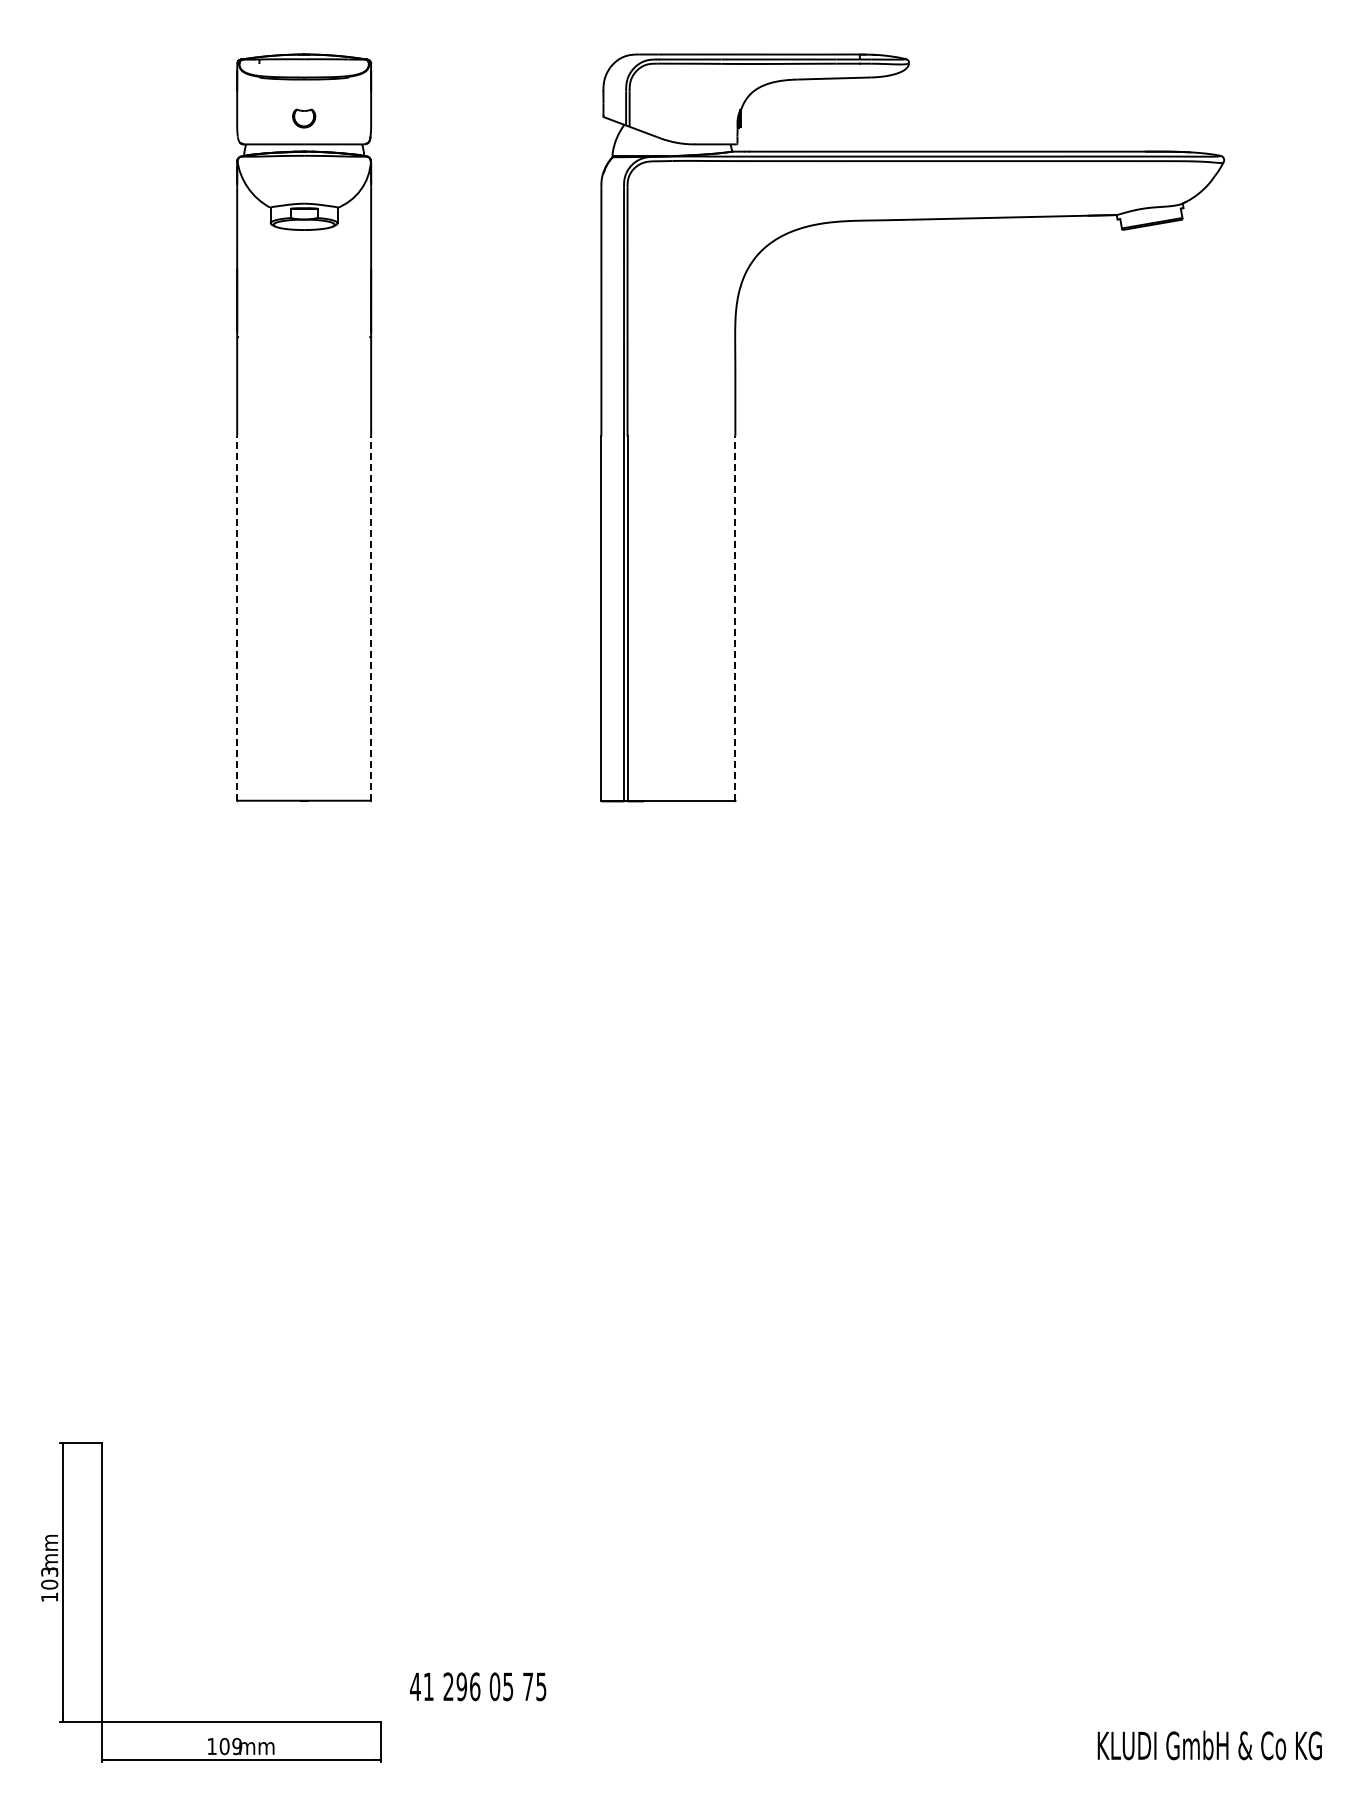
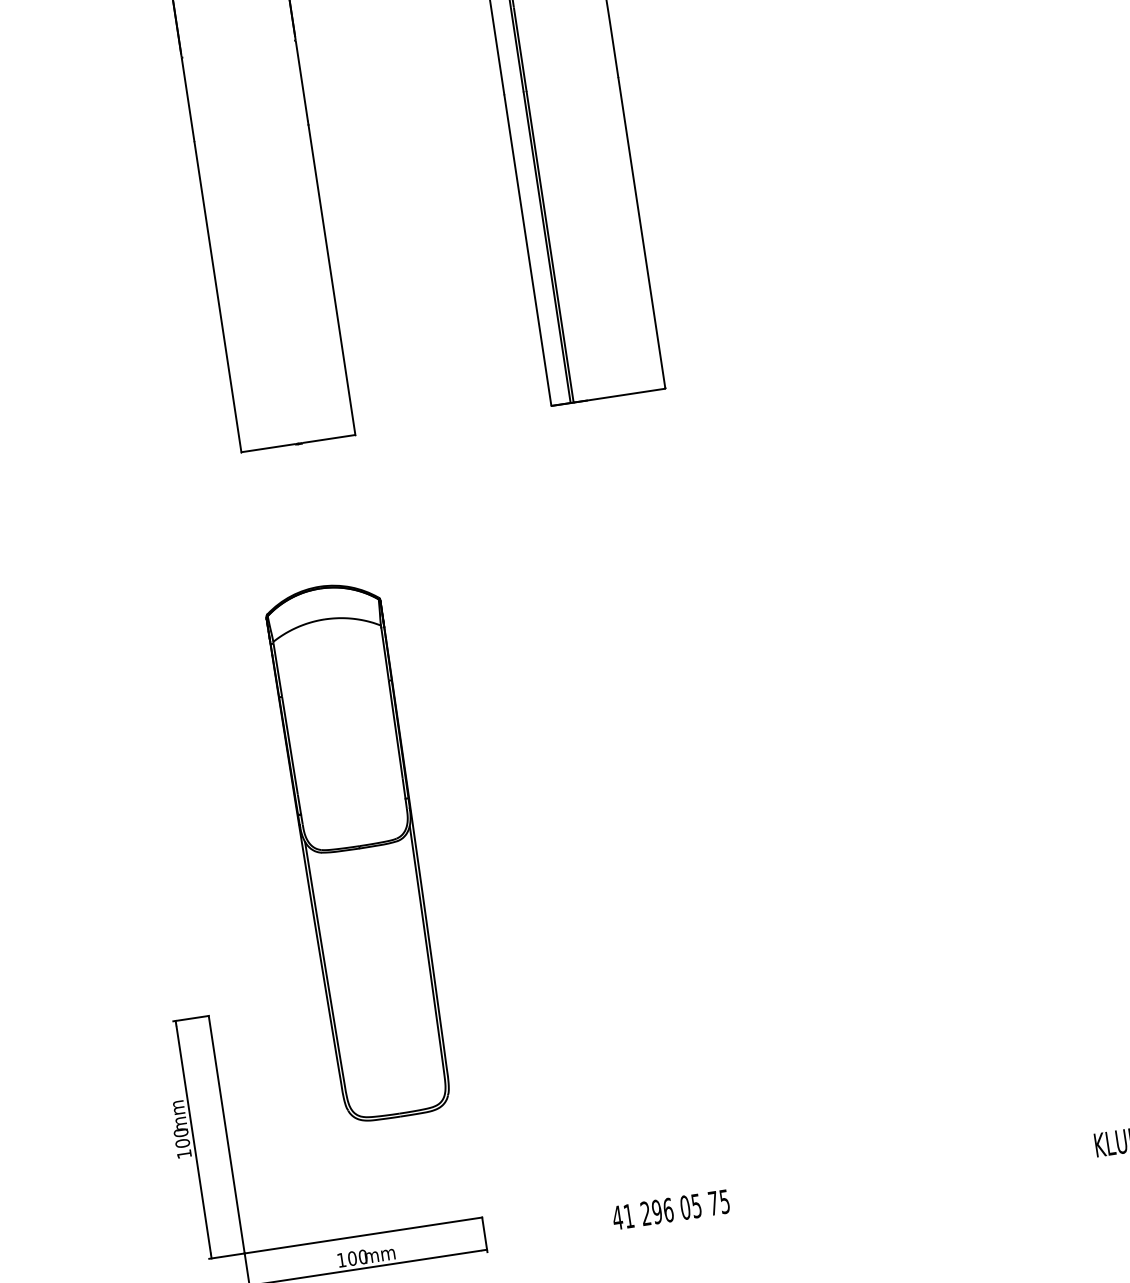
line: (237, 618) -> (218, 297), dashed -> solid
line: (371, 618) -> (332, 279), dashed -> solid
line: (735, 618) -> (641, 233), dashed -> solid
part: (304, 1280) -> (360, 851), added
text: (49, 1571) -> (180, 1132), 103 -> 100
text: (478, 1686) -> (671, 1209), moved
text: (237, 1746) -> (363, 1256), 109 -> 100

